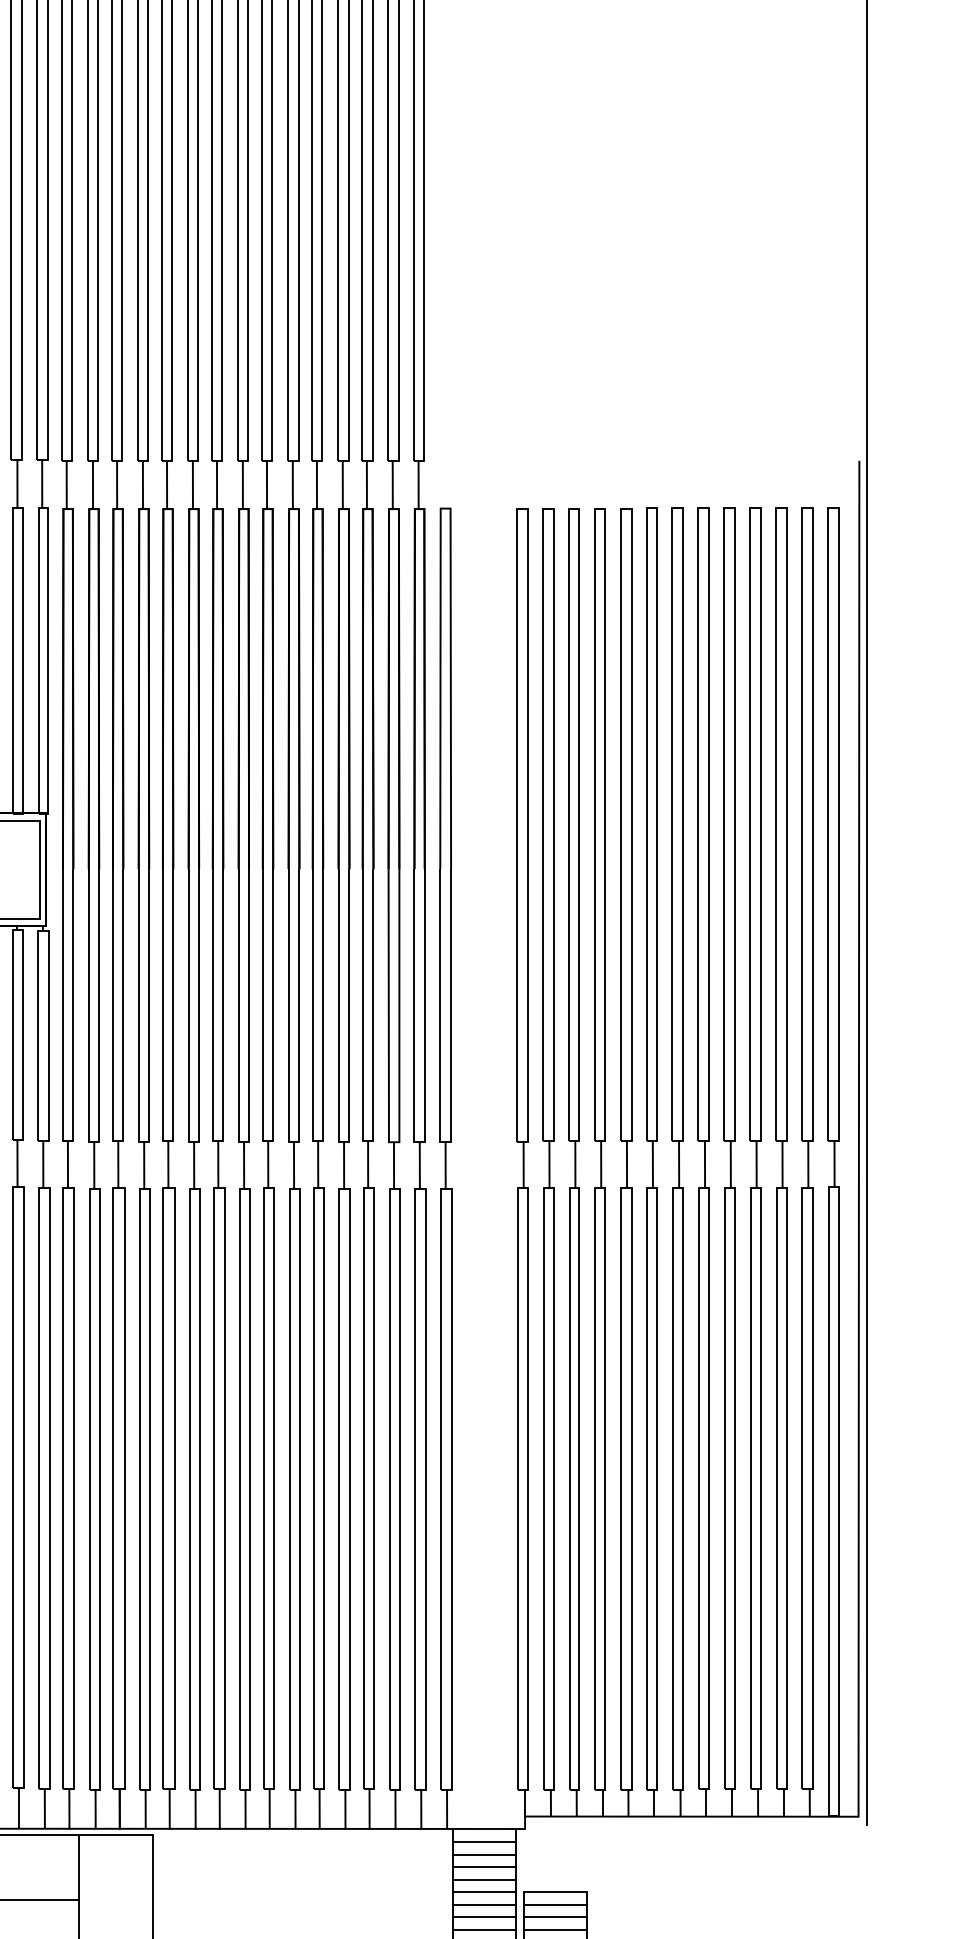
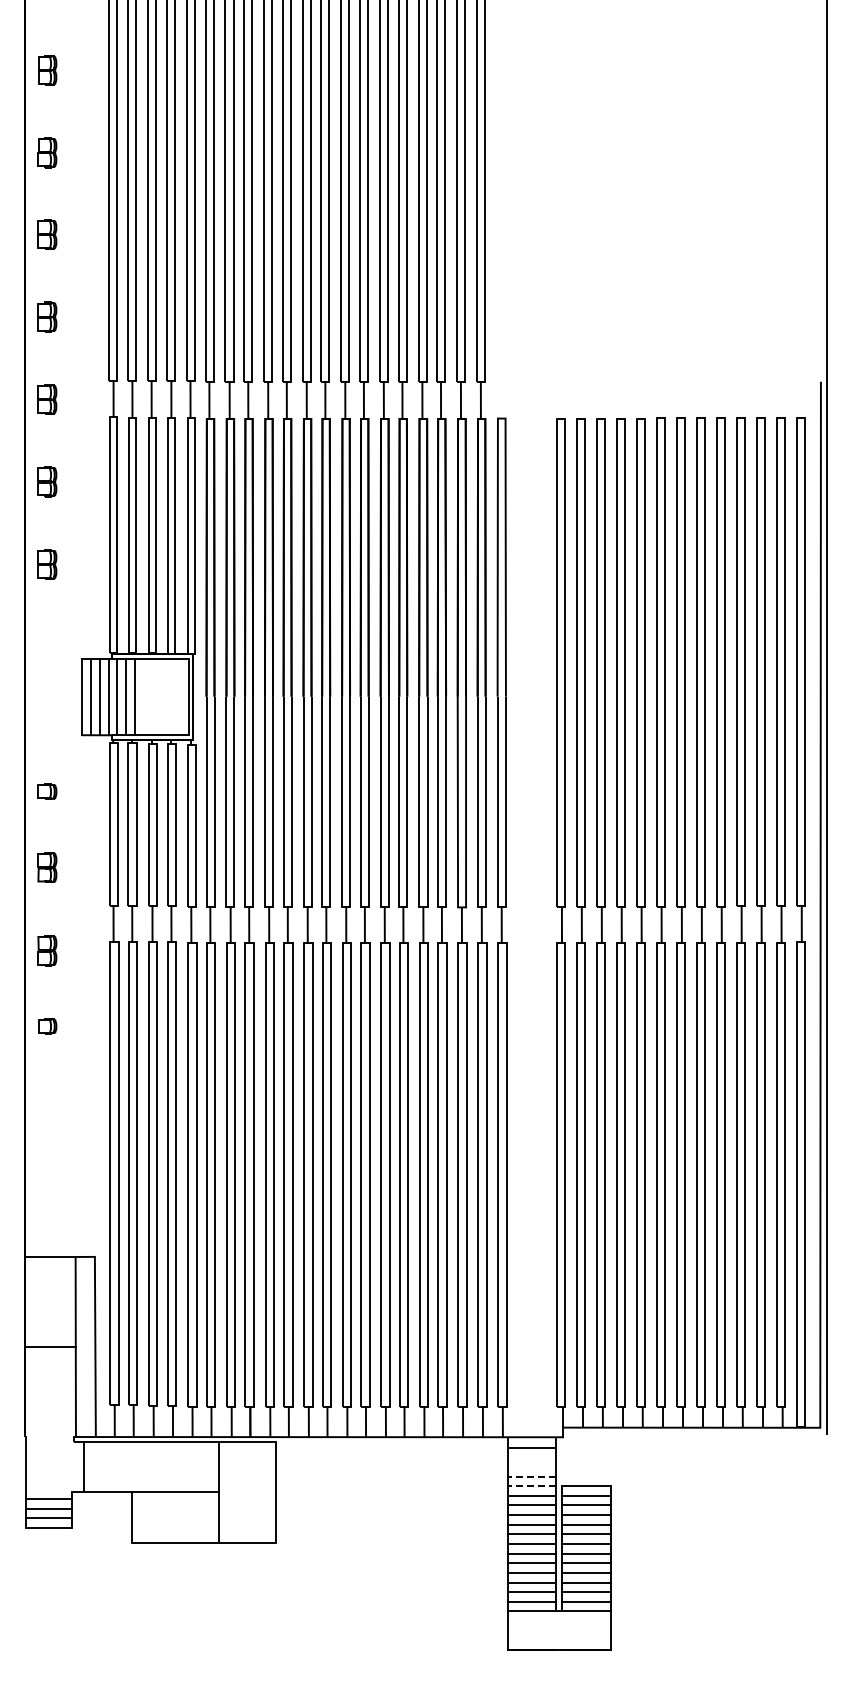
line: (484, 1855) -> (531, 1457), removed
line: (484, 1866) -> (531, 1466), removed
line: (484, 1879) -> (531, 1476), solid -> dashed
line: (484, 1892) -> (531, 1486), solid -> dashed

